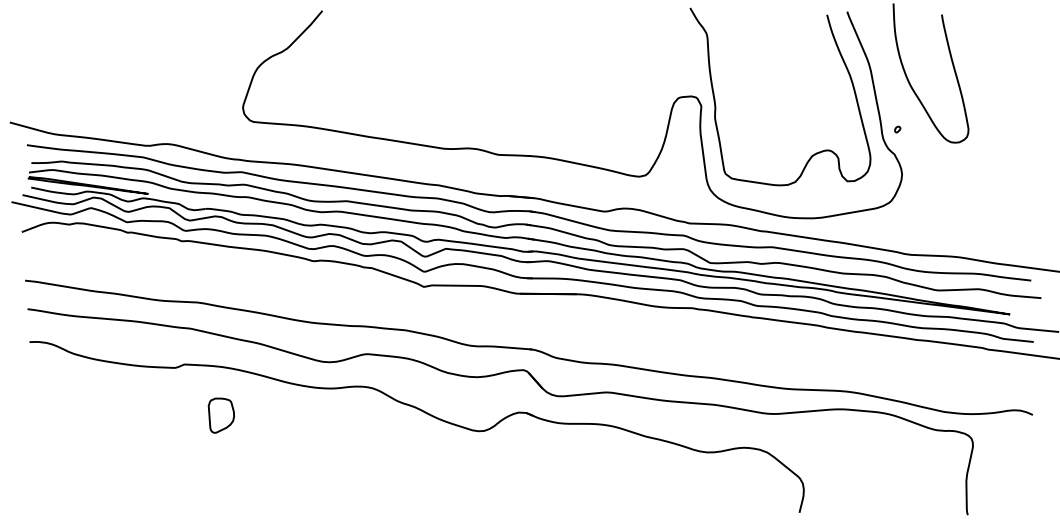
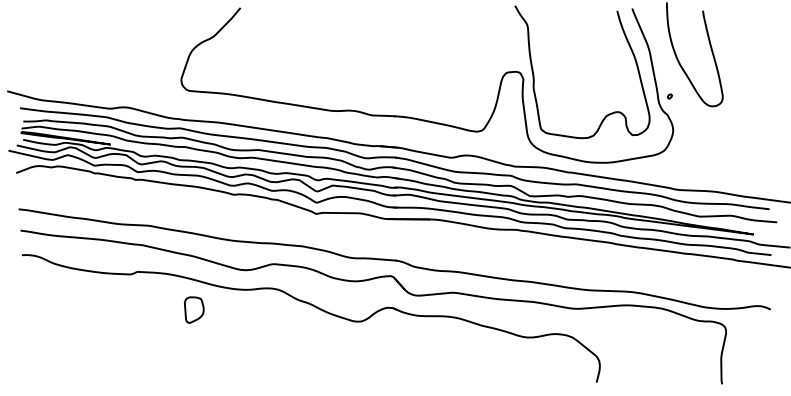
part: (220, 415) -> (193, 309), moved

